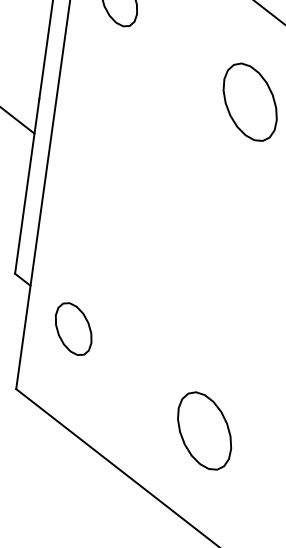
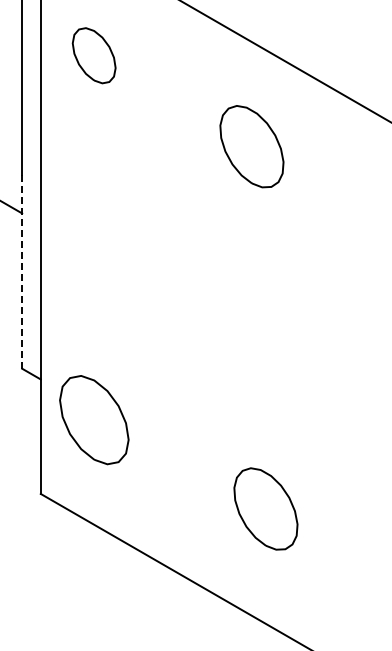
line: (27, 186) -> (22, 271), solid -> dashed
part: (73, 328) -> (93, 419), size x1.6
part: (204, 430) -> (265, 508), moved

